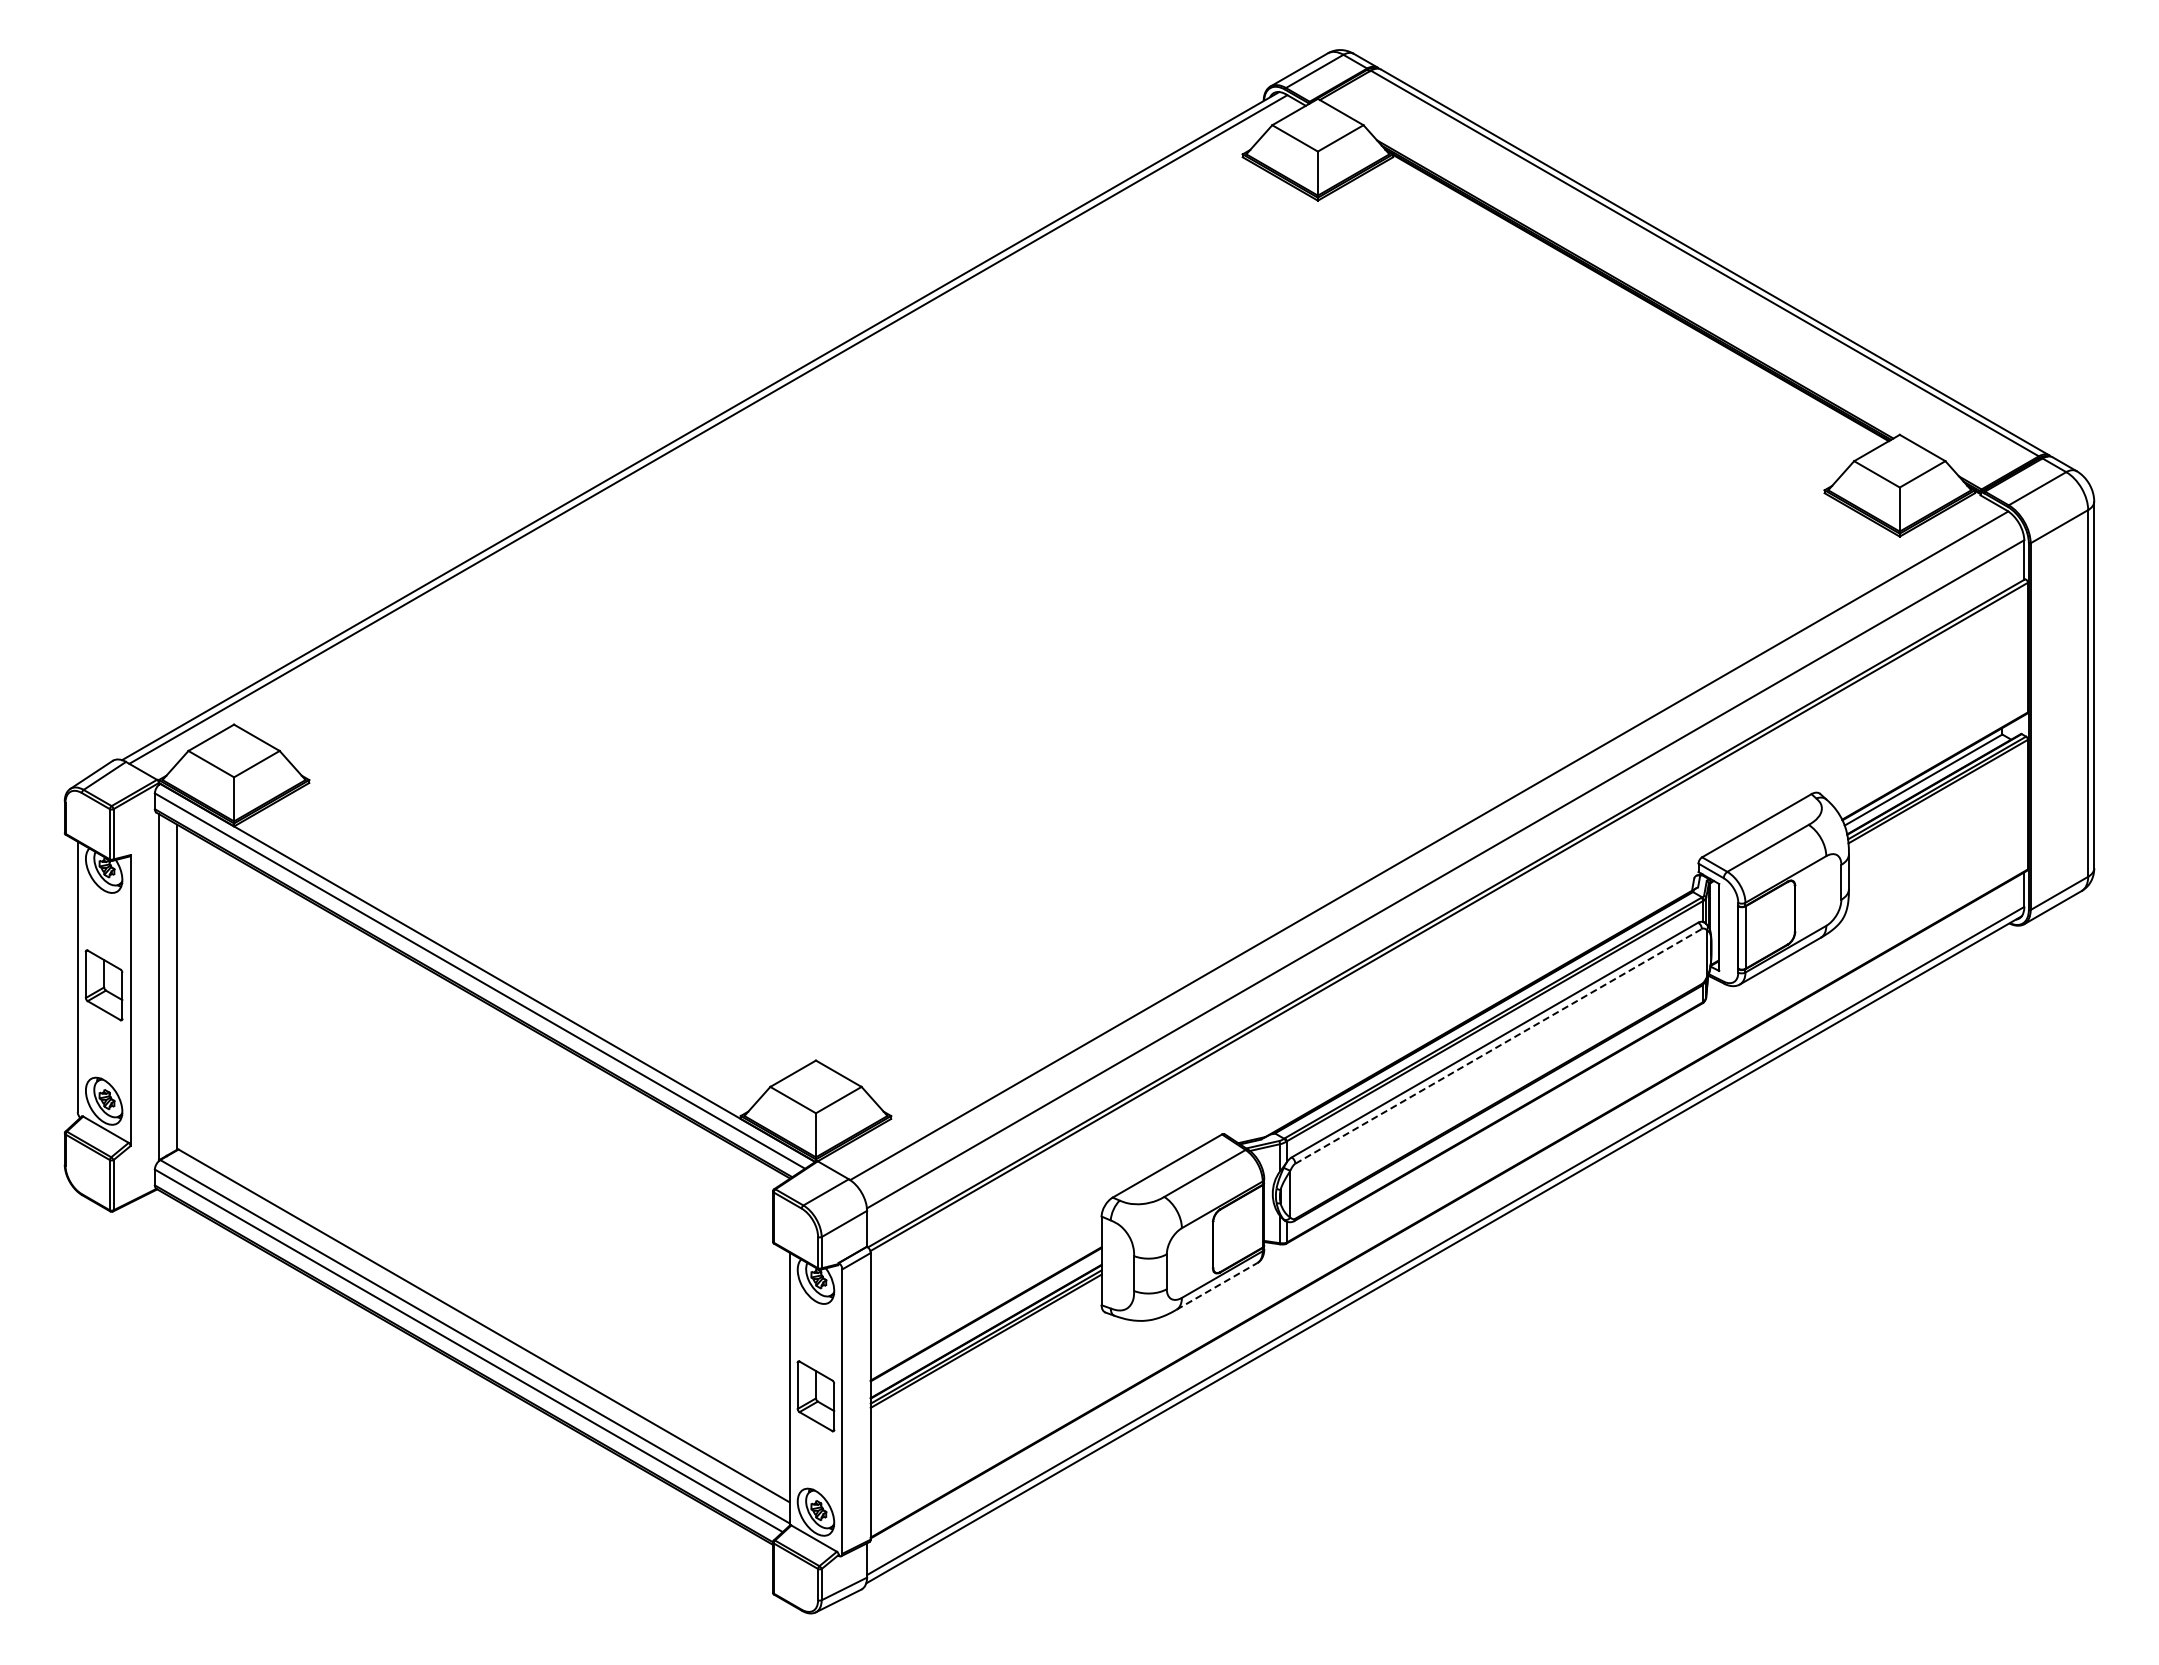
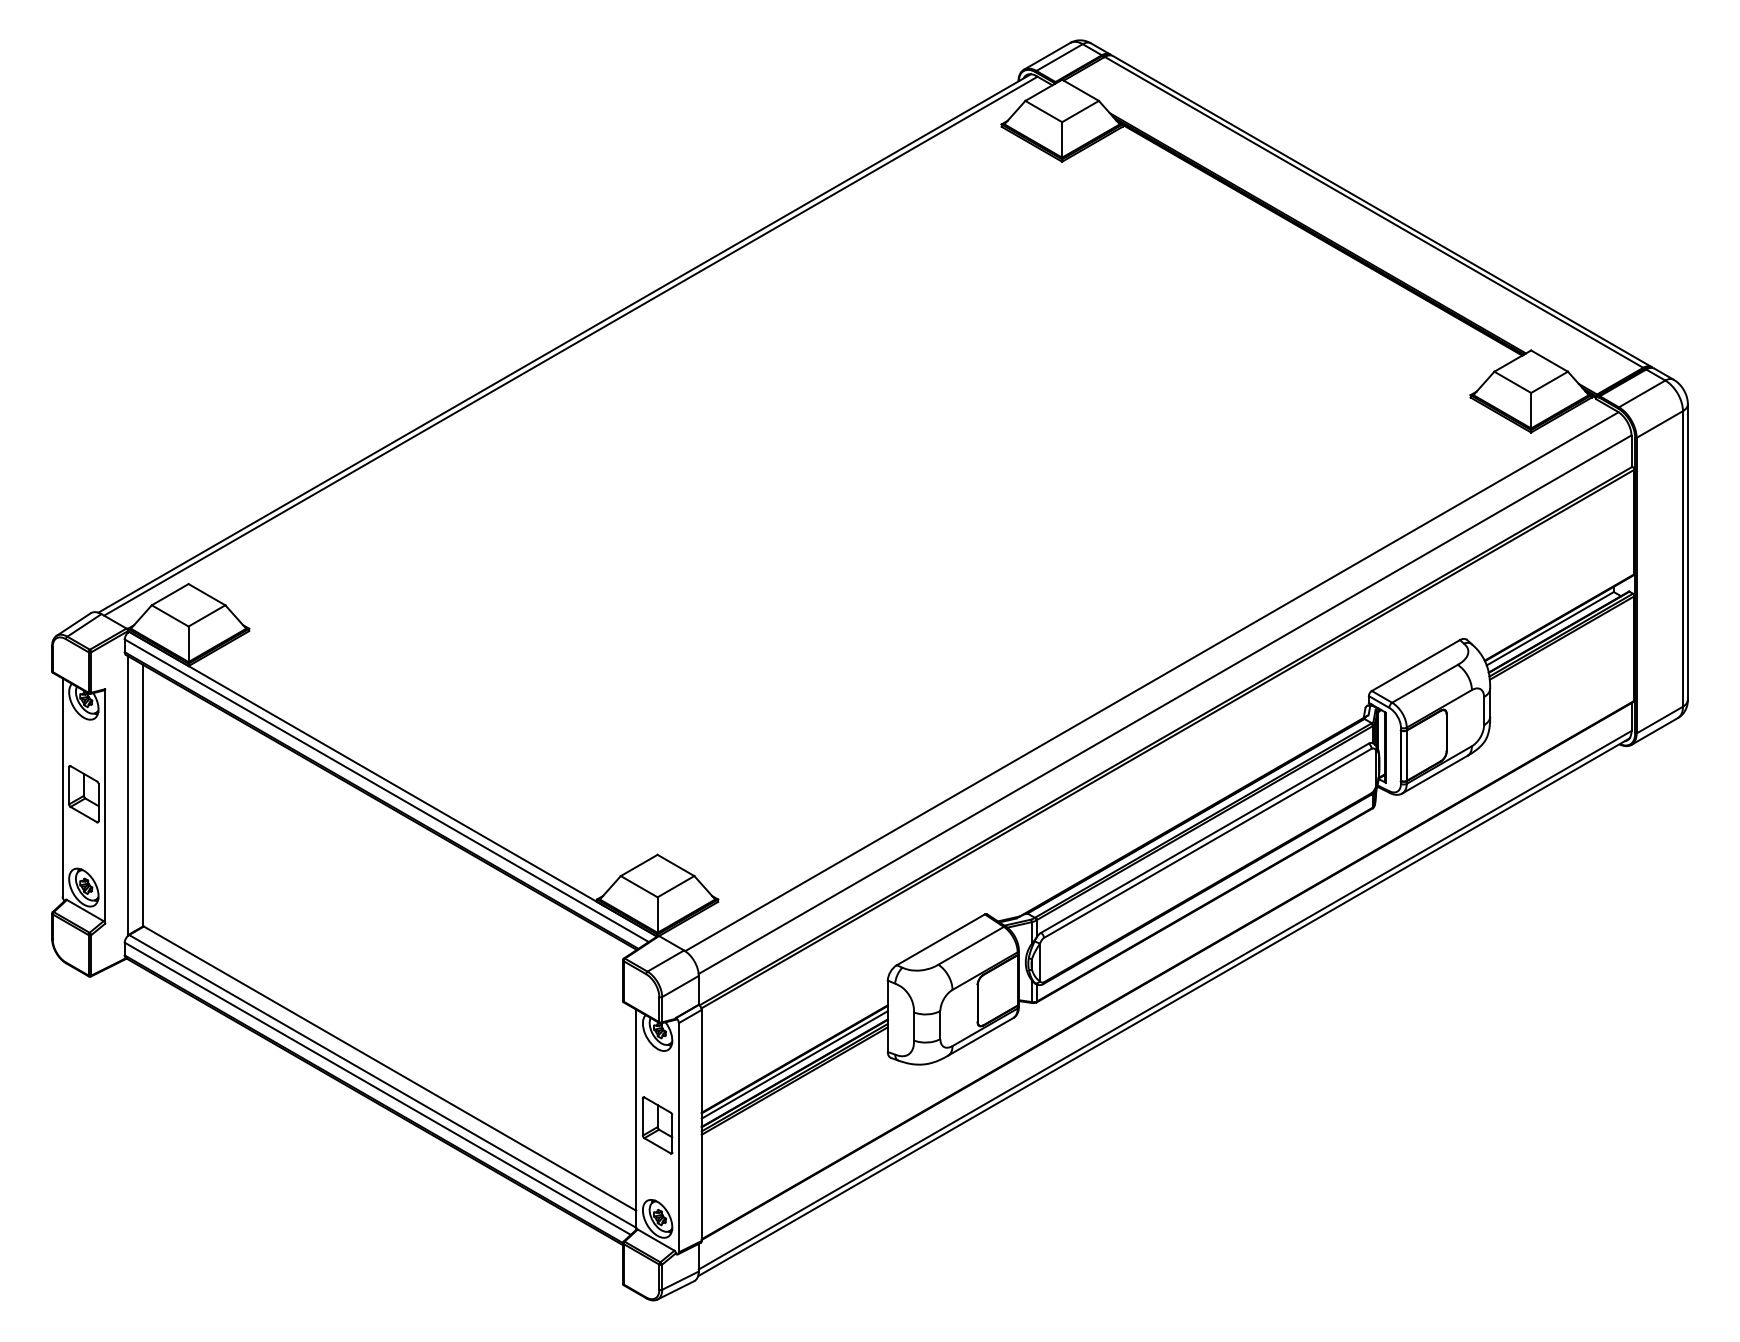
line: (1498, 1046) -> (1207, 843), dashed -> solid
line: (1217, 1286) -> (981, 1036), dashed -> solid
line: (985, 1320) -> (794, 1064), added

